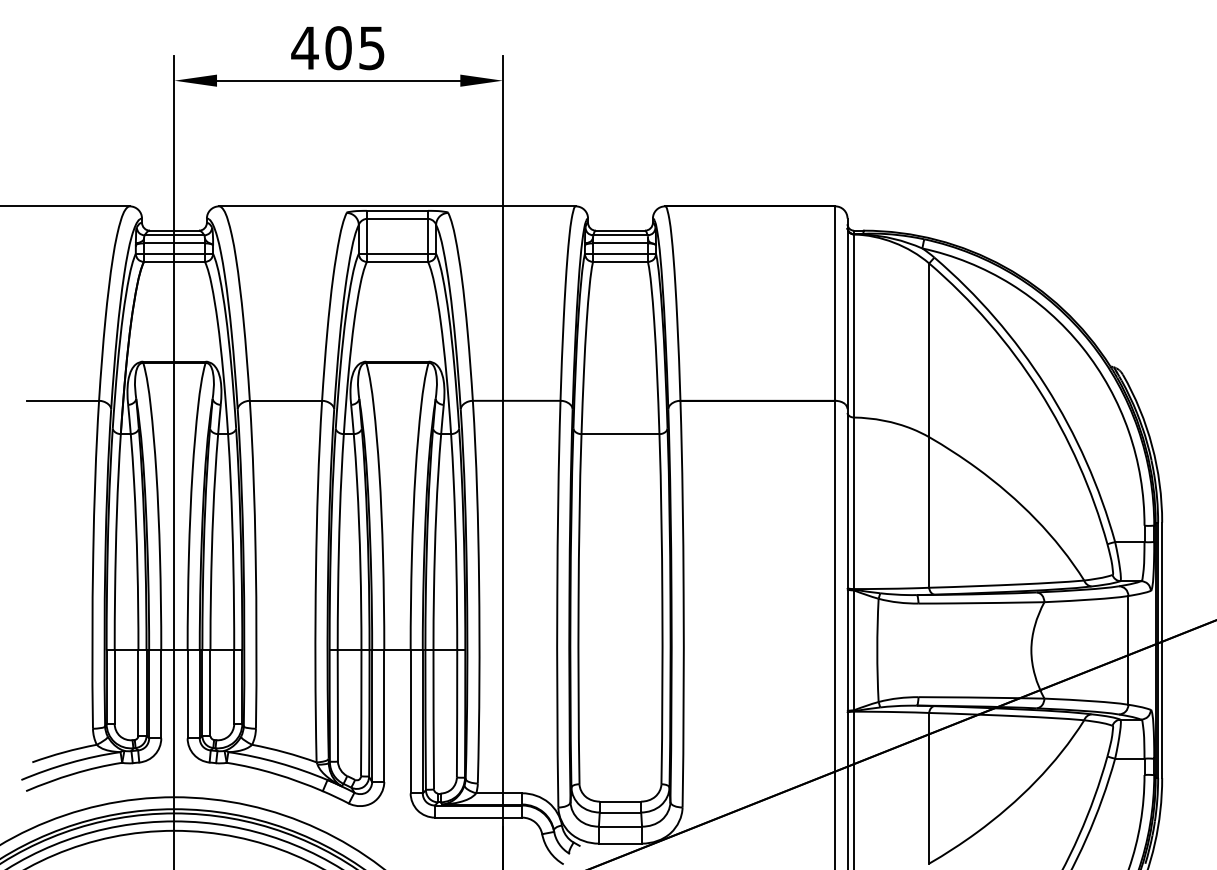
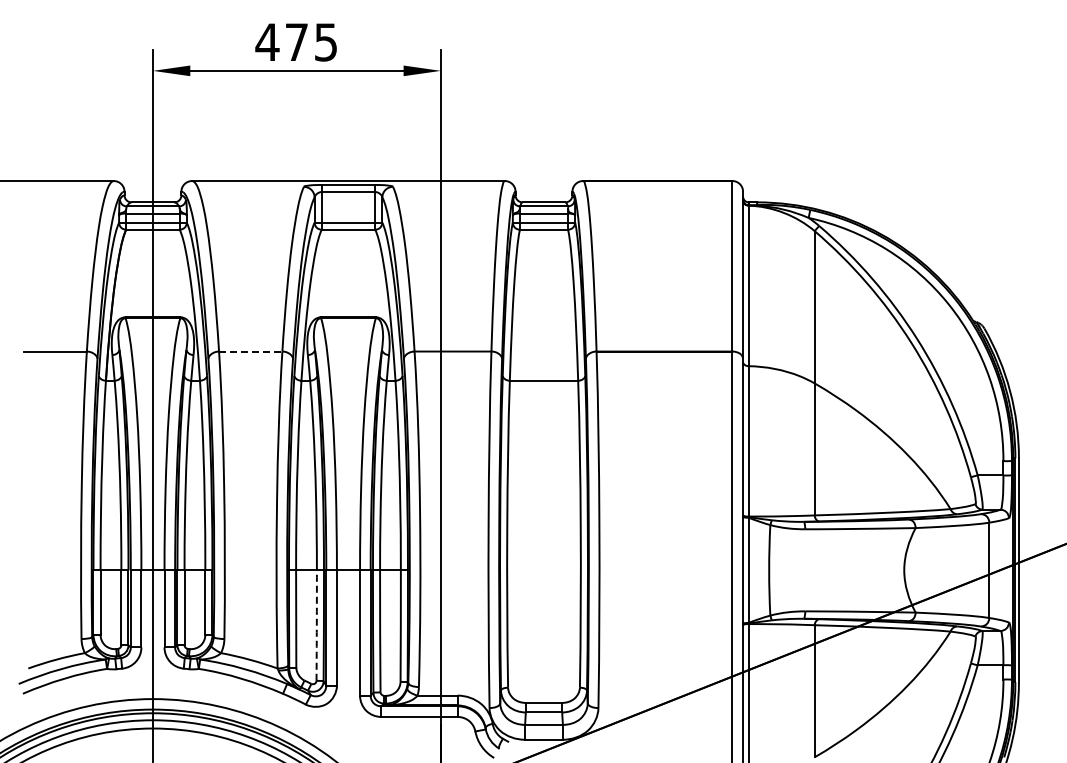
text: (338, 48) -> (296, 42), 405 -> 475
line: (285, 400) -> (250, 351), solid -> dashed
arc: (360, 713) -> (316, 625), solid -> dashed

